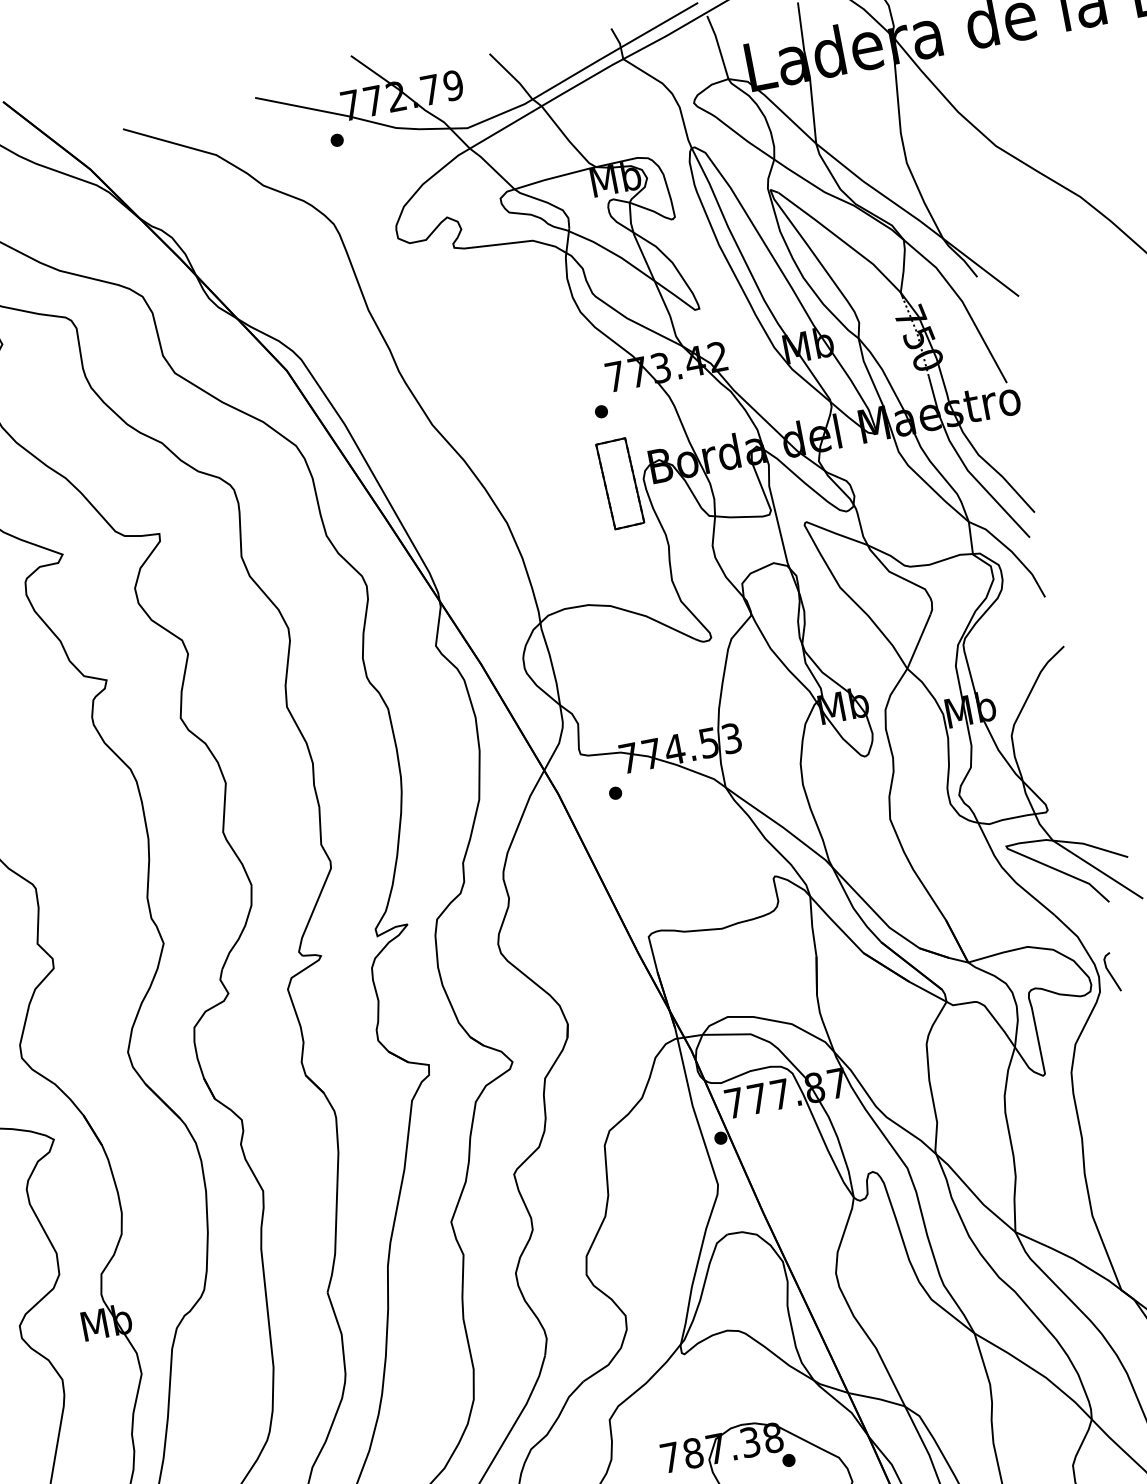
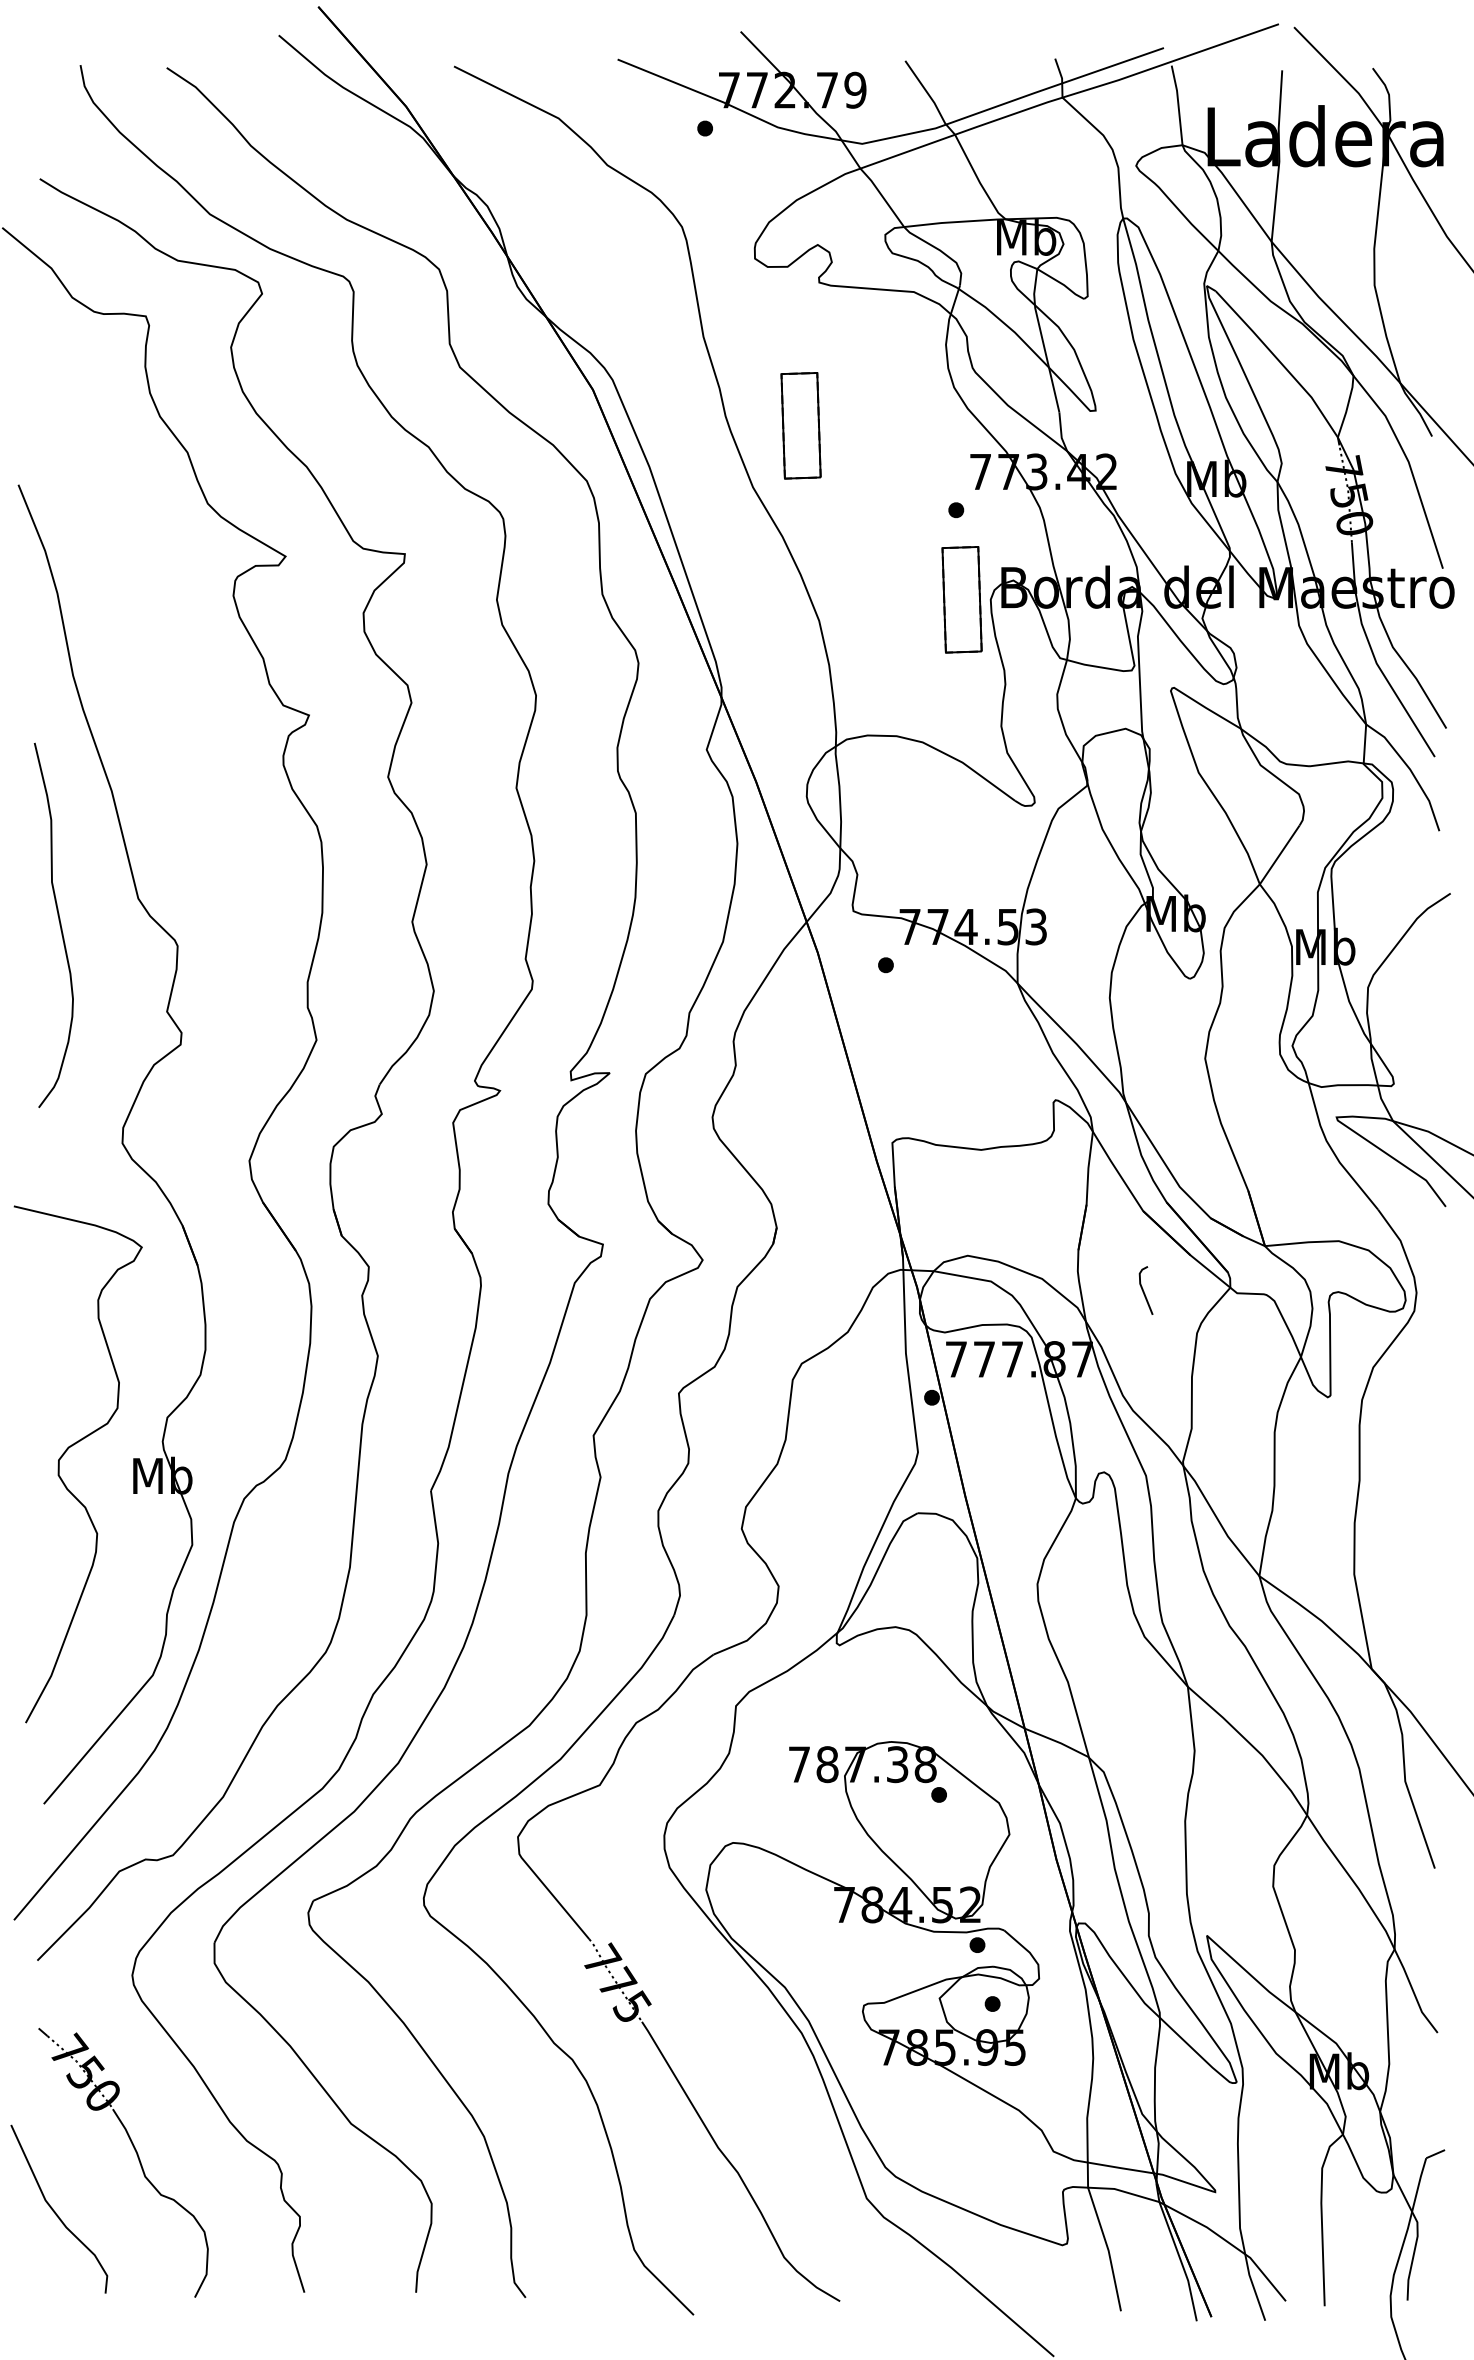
part: (461, 367) -> (800, 425), added
line: (1110, 973) -> (1144, 1291), moved

